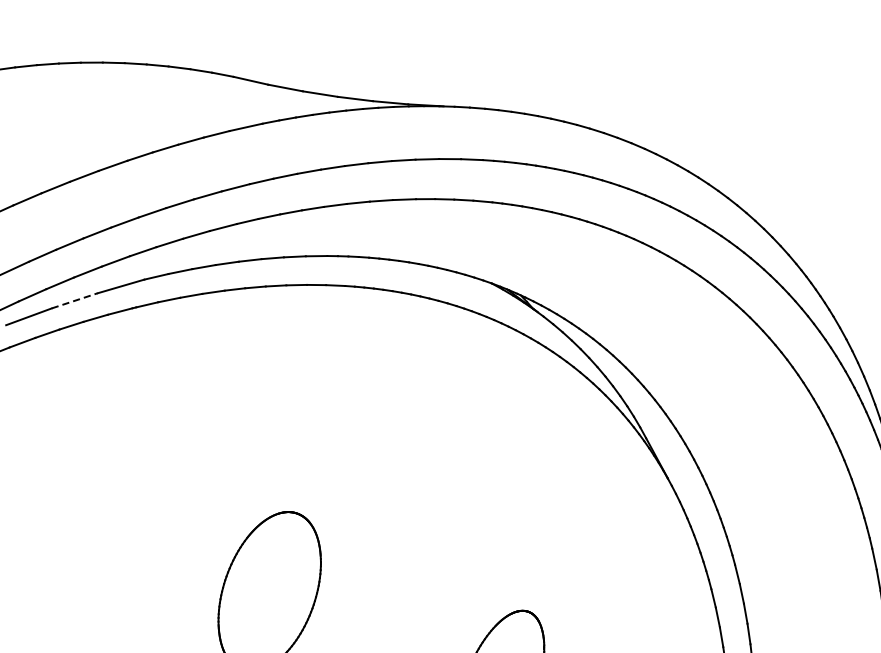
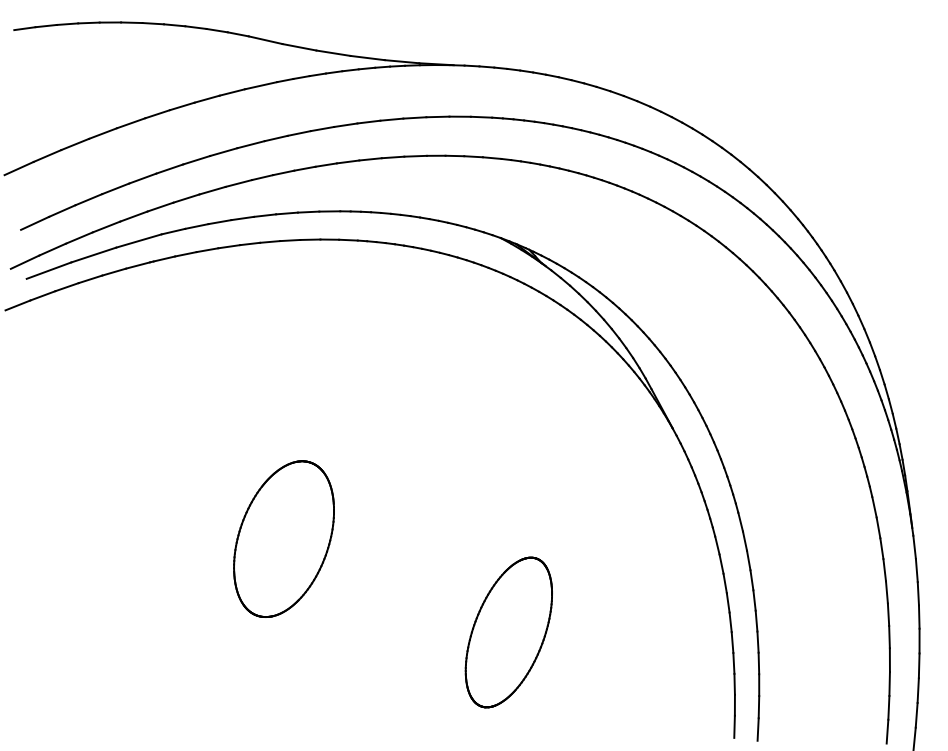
line: (74, 301) -> (93, 255), dashed -> solid

